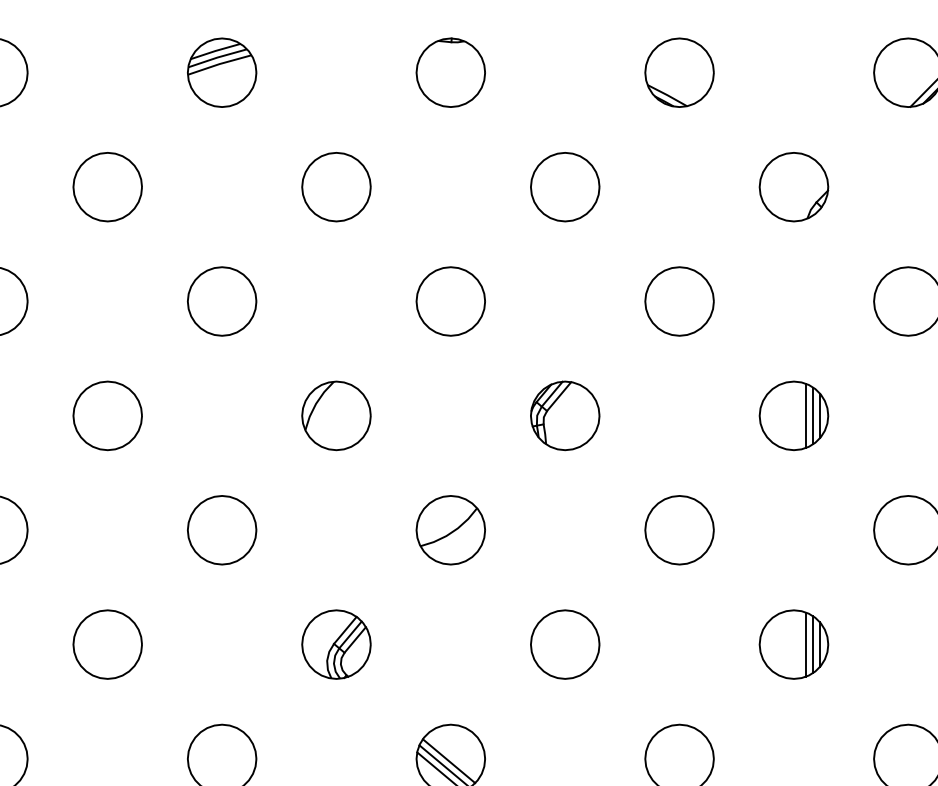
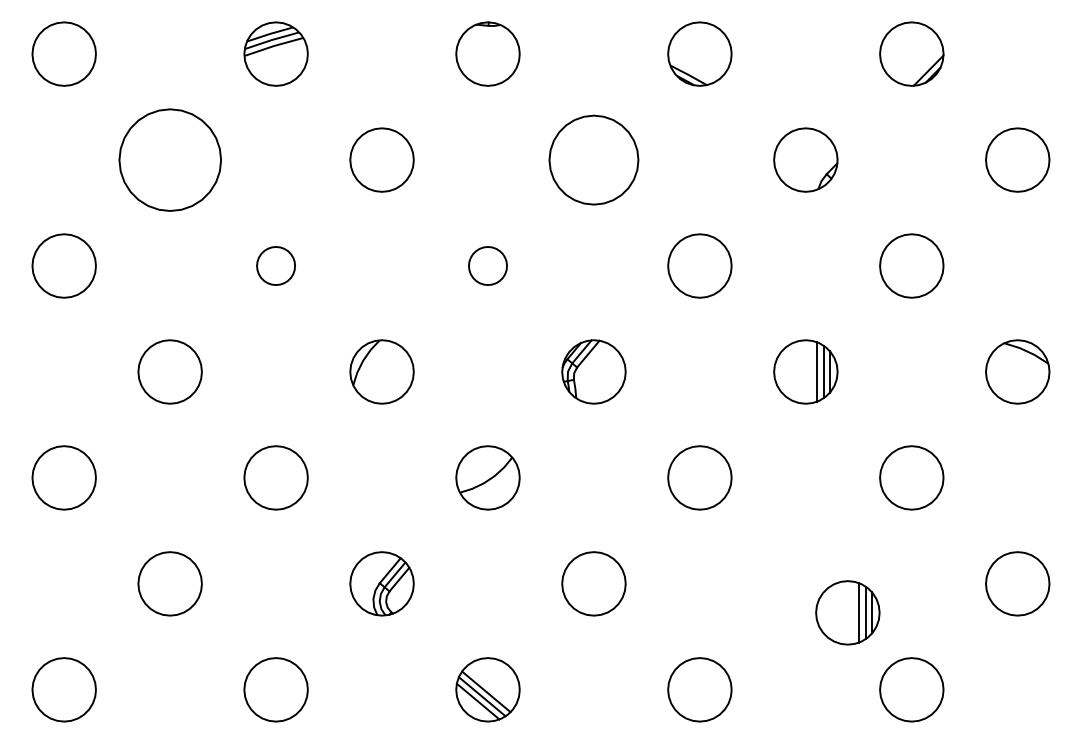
part: (107, 186) -> (169, 159), size x1.6
part: (564, 186) -> (593, 159), size x1.4
part: (221, 300) -> (275, 265), size x0.6
part: (450, 300) -> (487, 265), size x0.6
part: (793, 644) -> (847, 612), moved

